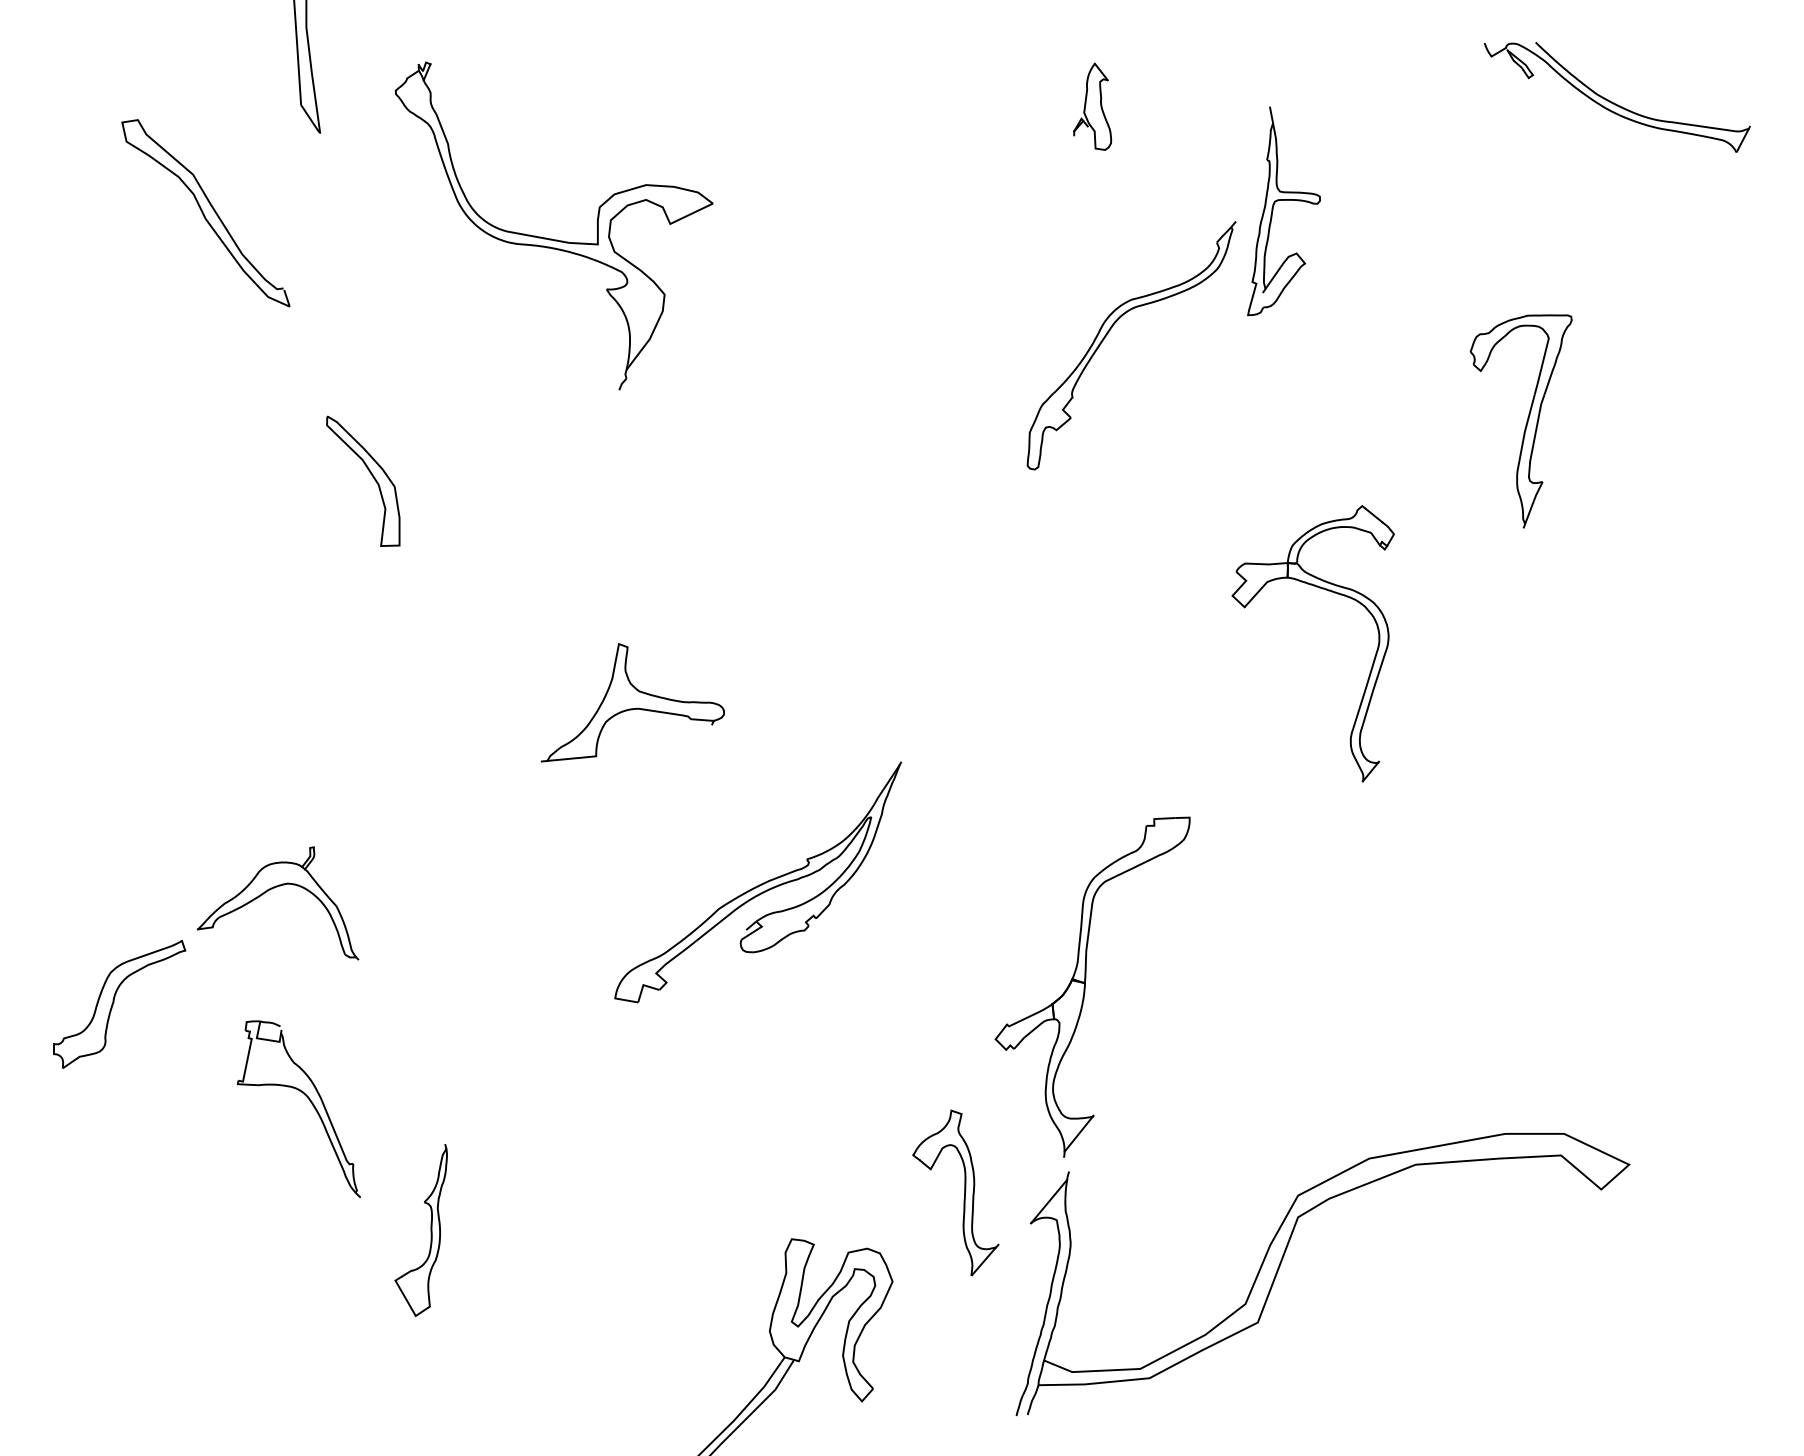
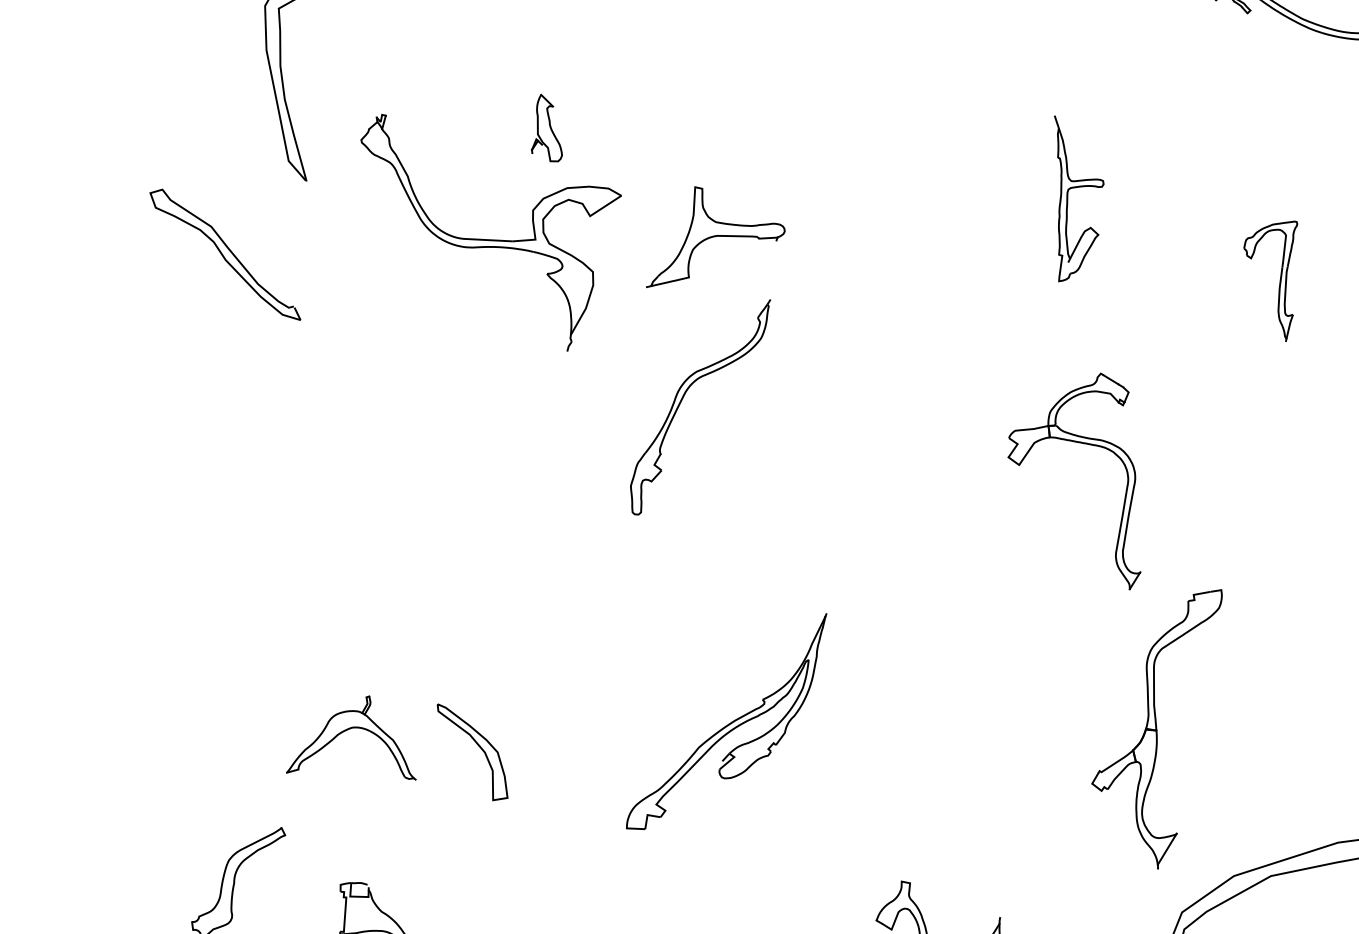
part: (1092, 106) -> (543, 128), moved
part: (1273, 211) -> (1068, 197), moved
part: (1109, 332) -> (682, 399), moved
part: (1520, 421) -> (1276, 283), size x0.7
curve: (370, 474) -> (477, 745), moved
part: (1328, 591) -> (1083, 444), moved
part: (632, 702) -> (711, 231), moved
part: (272, 889) -> (341, 733), moved
part: (1085, 986) -> (1157, 733), moved

